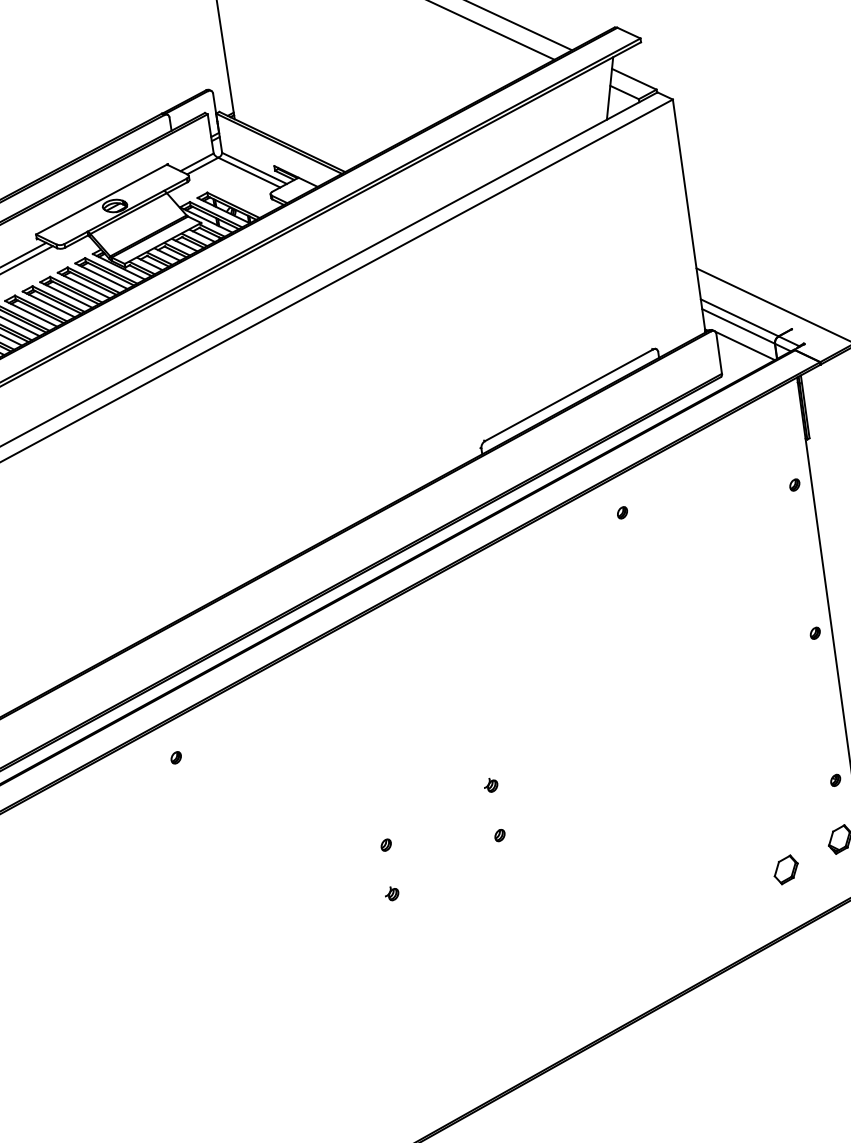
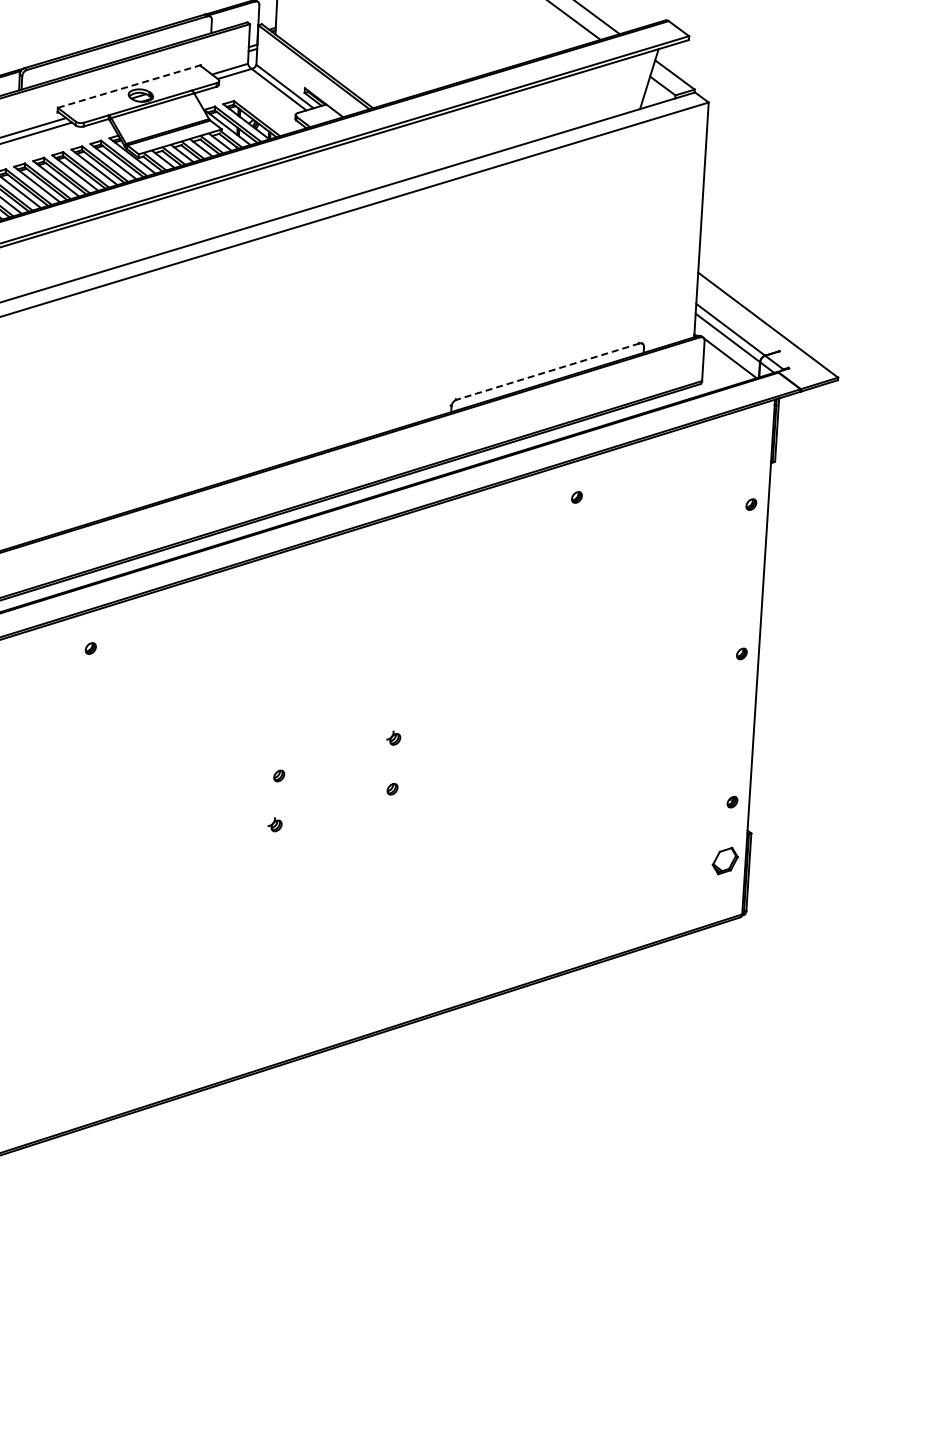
line: (102, 199) -> (129, 86), solid -> dashed
line: (569, 395) -> (548, 371), solid -> dashed
part: (785, 869) -> (665, 879), removed

